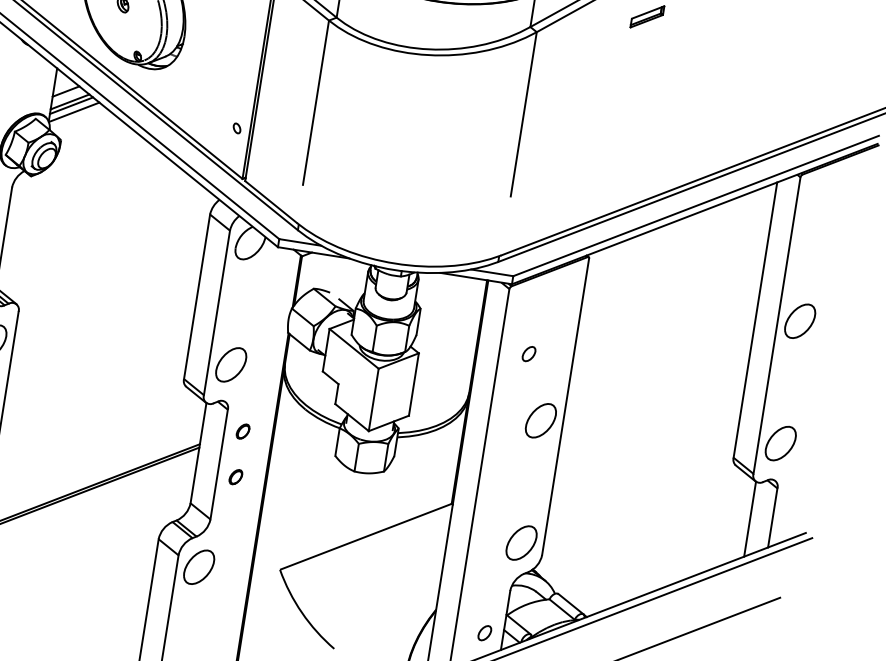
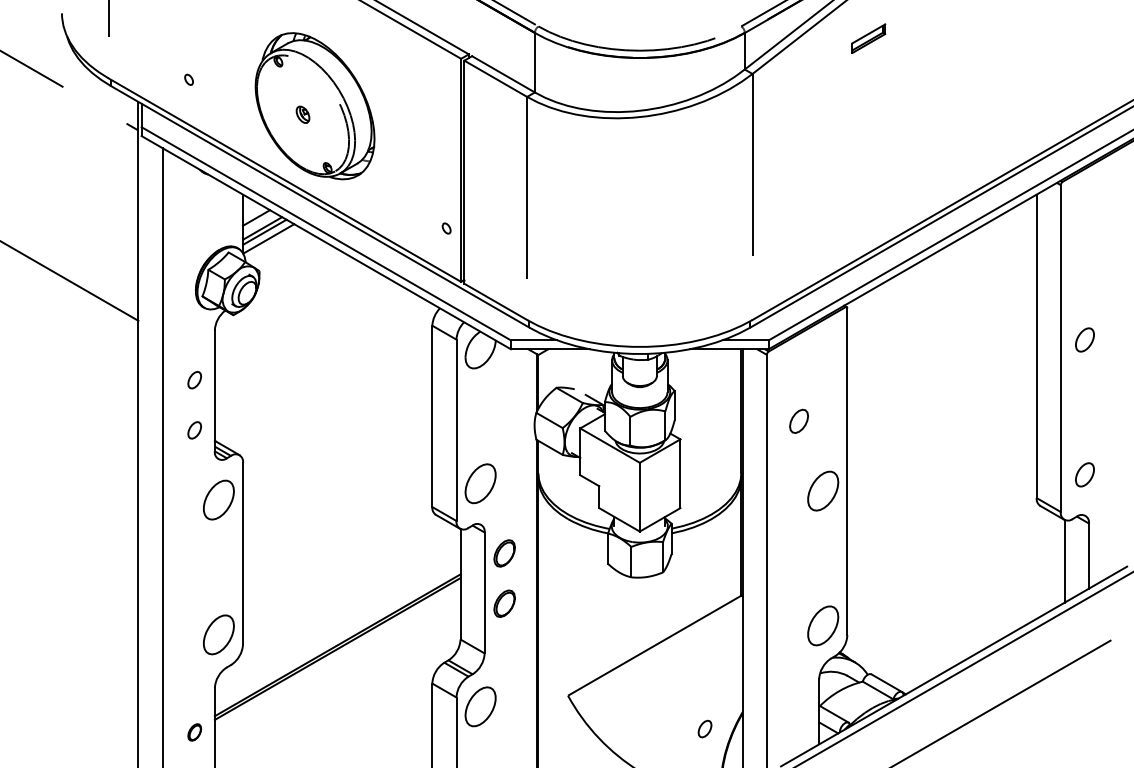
part: (799, 320) -> (1084, 339), size x0.6
part: (528, 354) -> (798, 421), size x1.4
part: (242, 431) -> (504, 553), size x1.6
part: (780, 443) -> (1084, 474), size x0.6
part: (235, 476) -> (504, 603), size x1.6
part: (484, 632) -> (704, 728), moved

